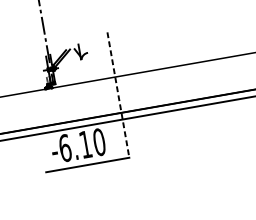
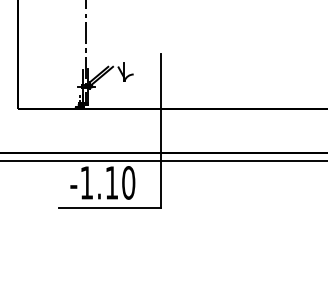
line: (117, 94) -> (160, 130), dashed -> solid
text: (64, 147) -> (86, 182), -6.10 -> -1.10

